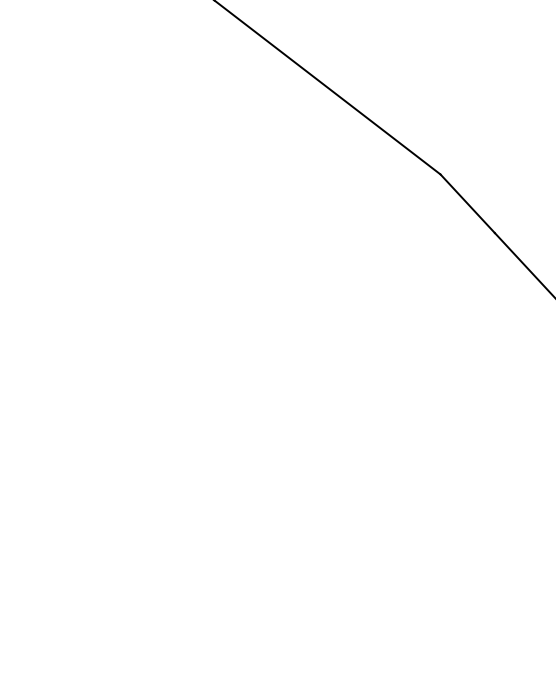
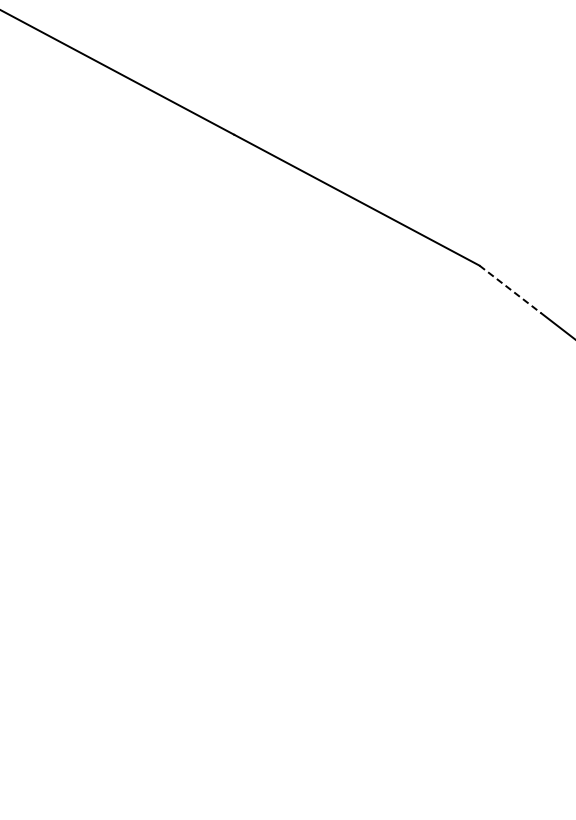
line: (467, 203) -> (510, 289), solid -> dashed

